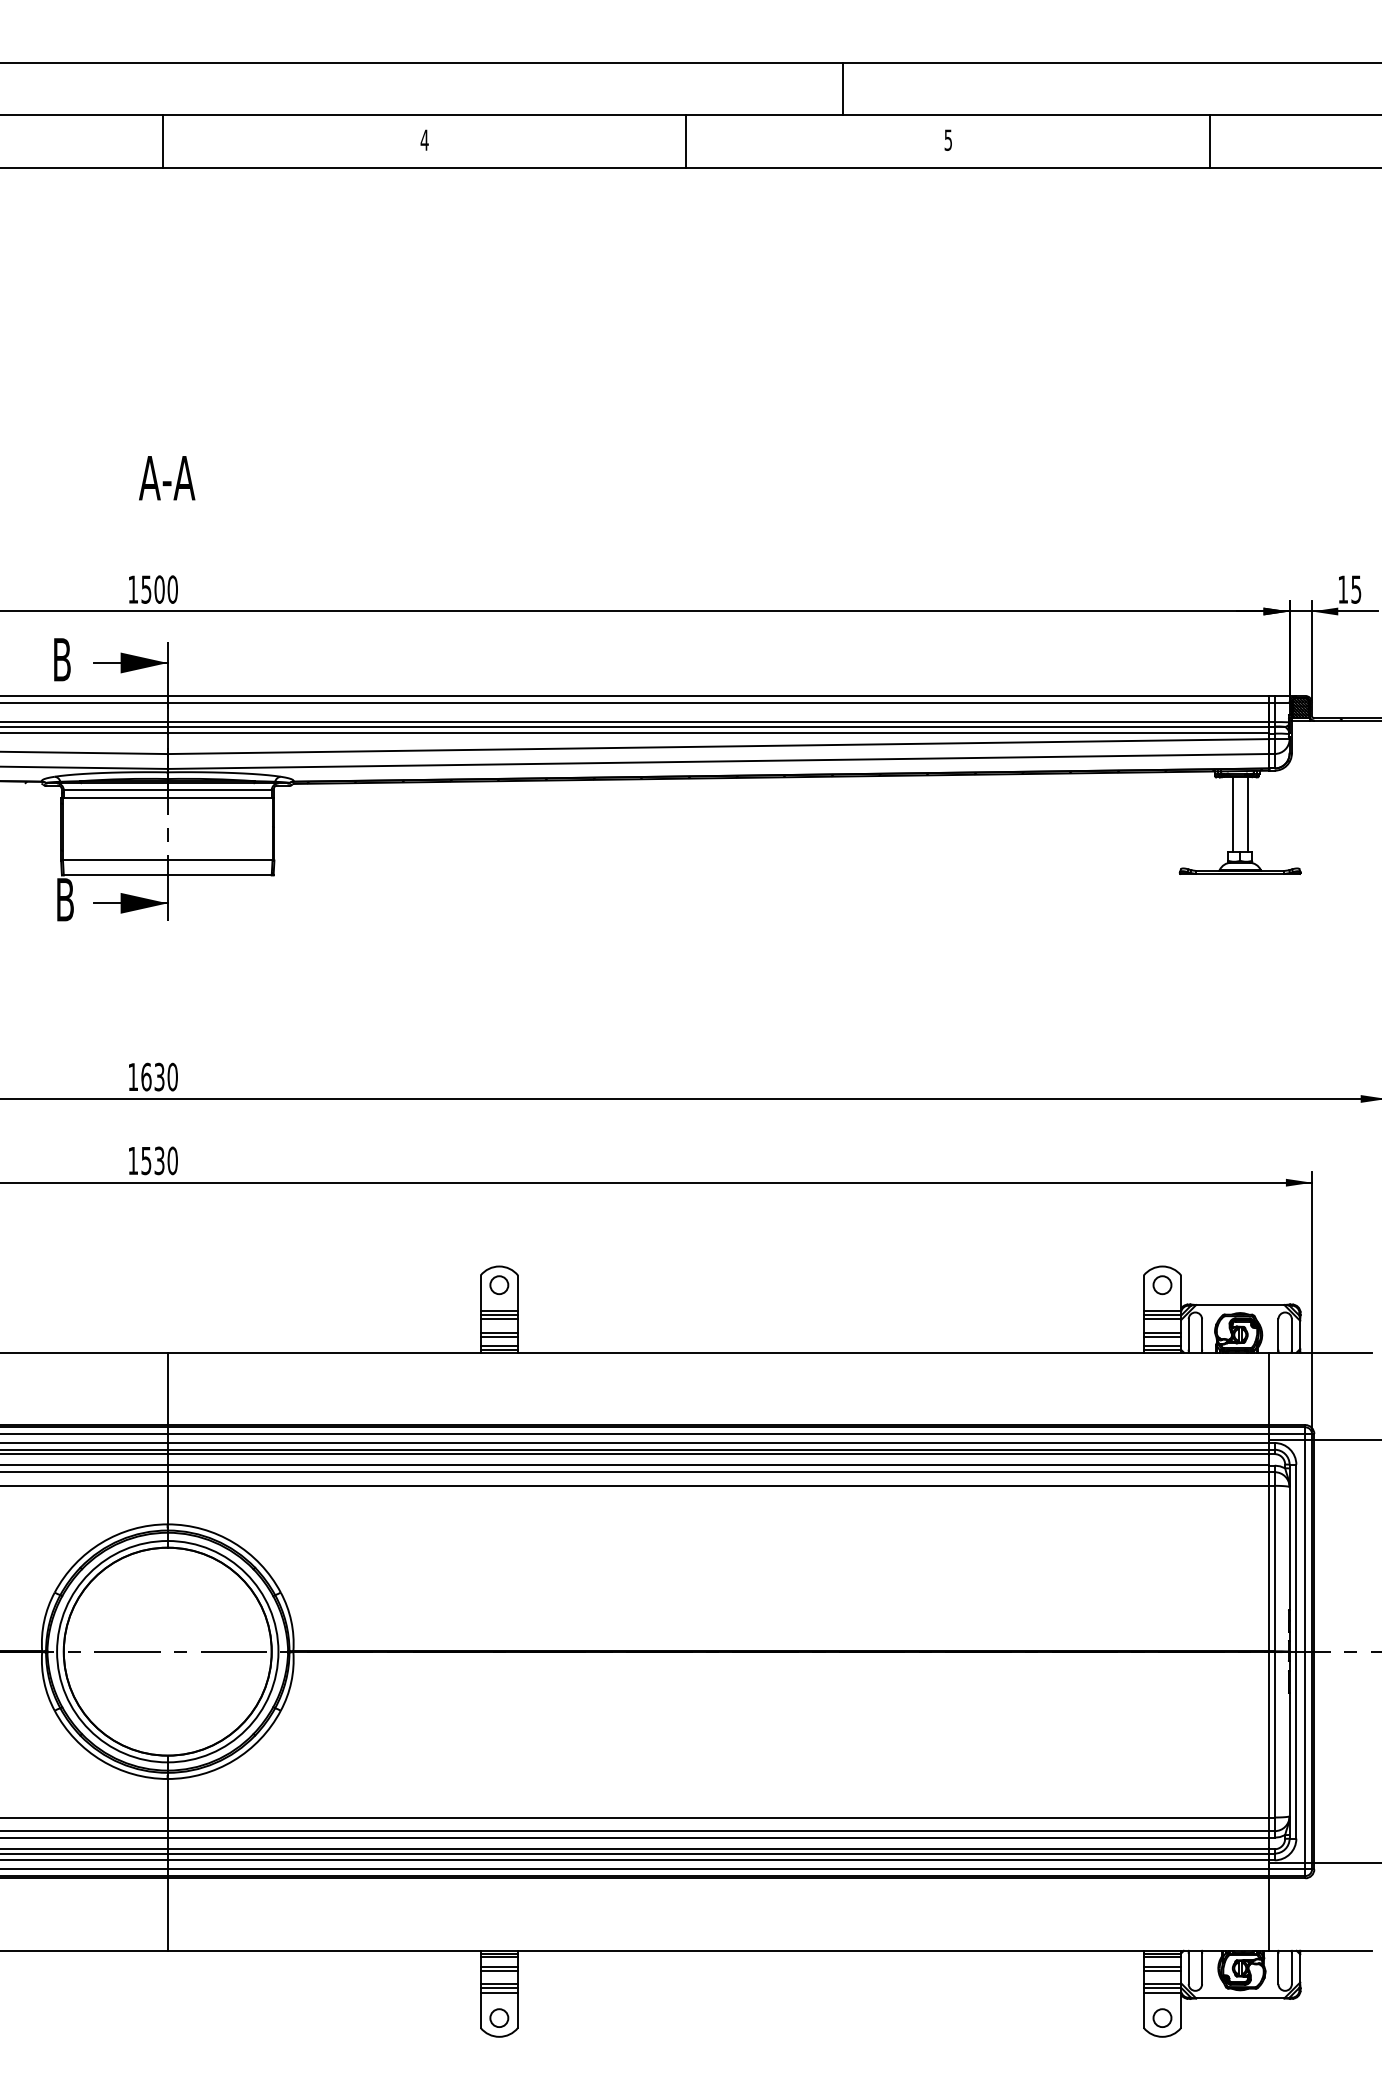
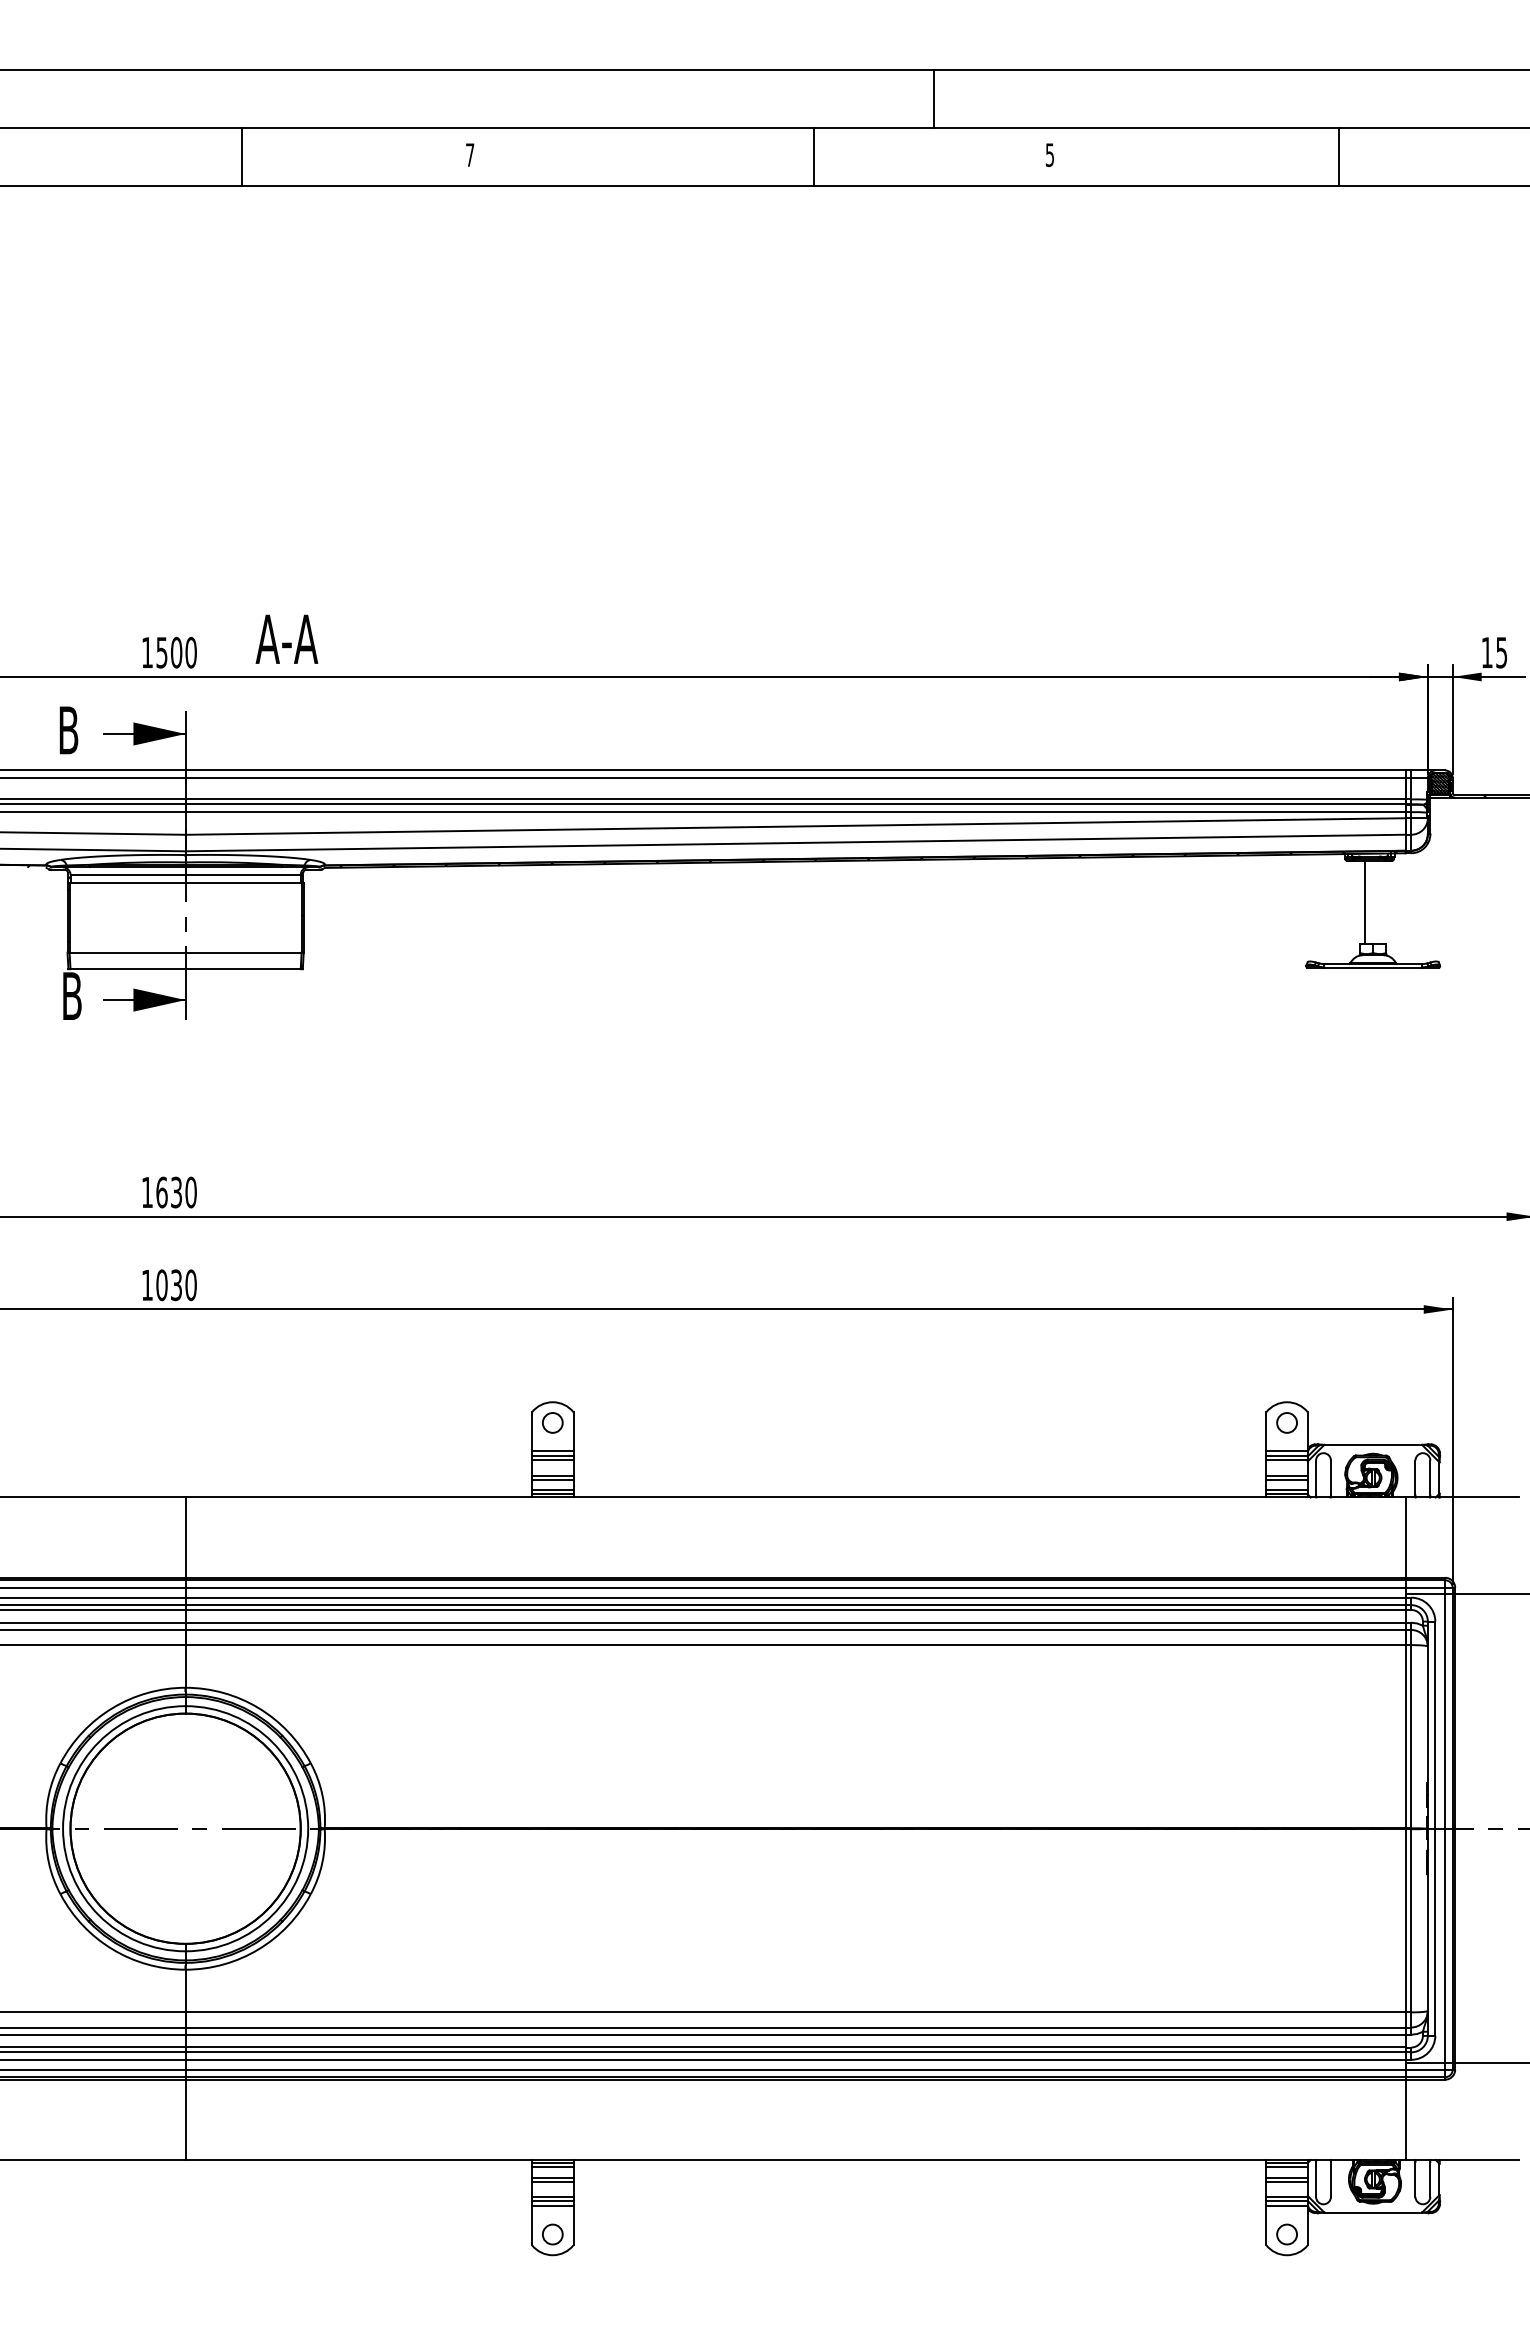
text: (424, 139) -> (469, 154), 4 -> 7
line: (163, 141) -> (242, 156), moved
line: (686, 141) -> (813, 156), moved
text: (166, 477) -> (286, 638), moved
line: (1247, 814) -> (1381, 901), removed
text: (145, 1161) -> (161, 1285), 1530 -> 1030

